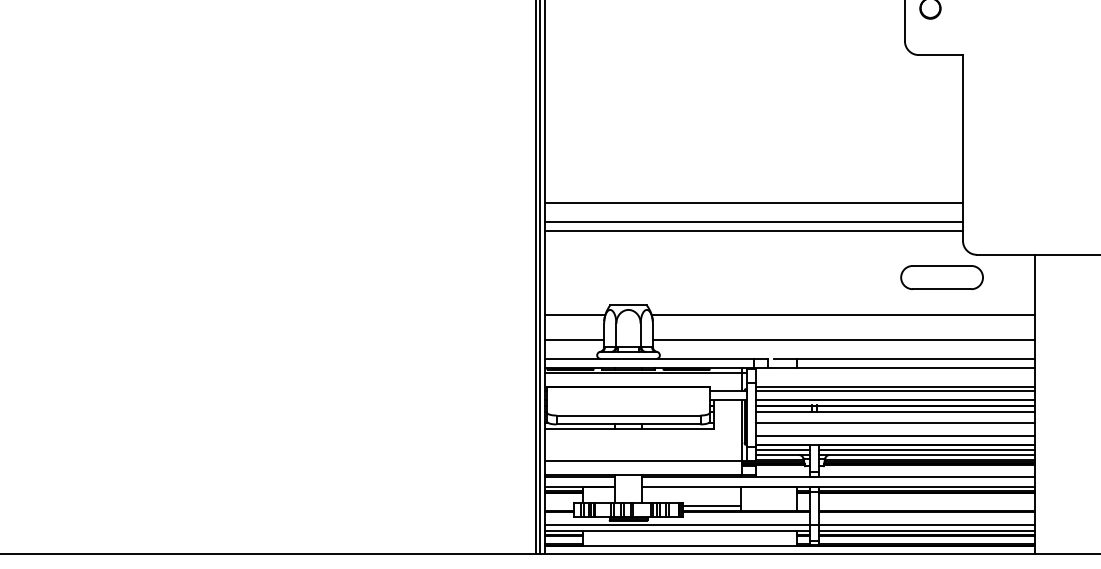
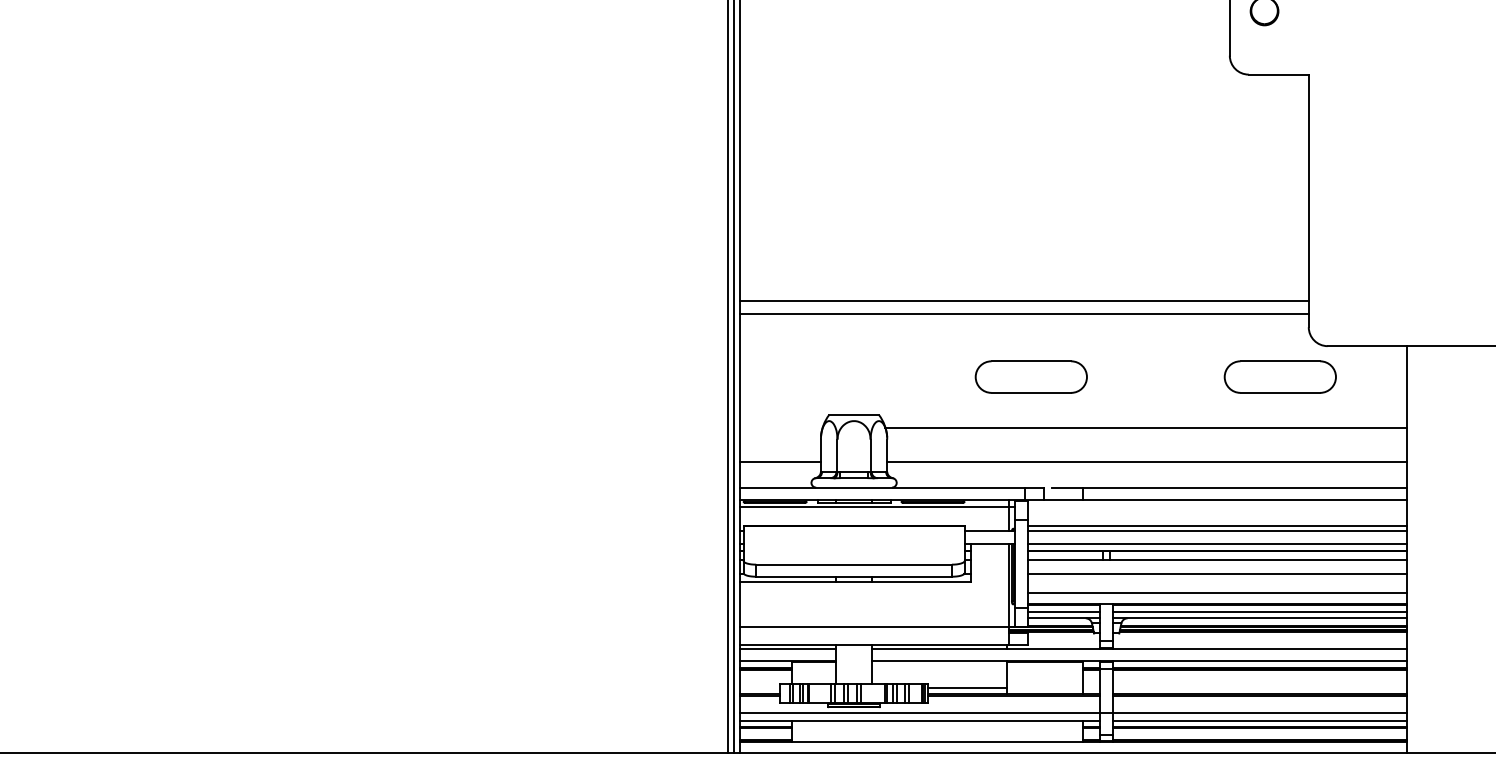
line: (753, 203) -> (1024, 276), removed
part: (758, 277) -> (1030, 376), added
line: (575, 314) -> (781, 427), removed

